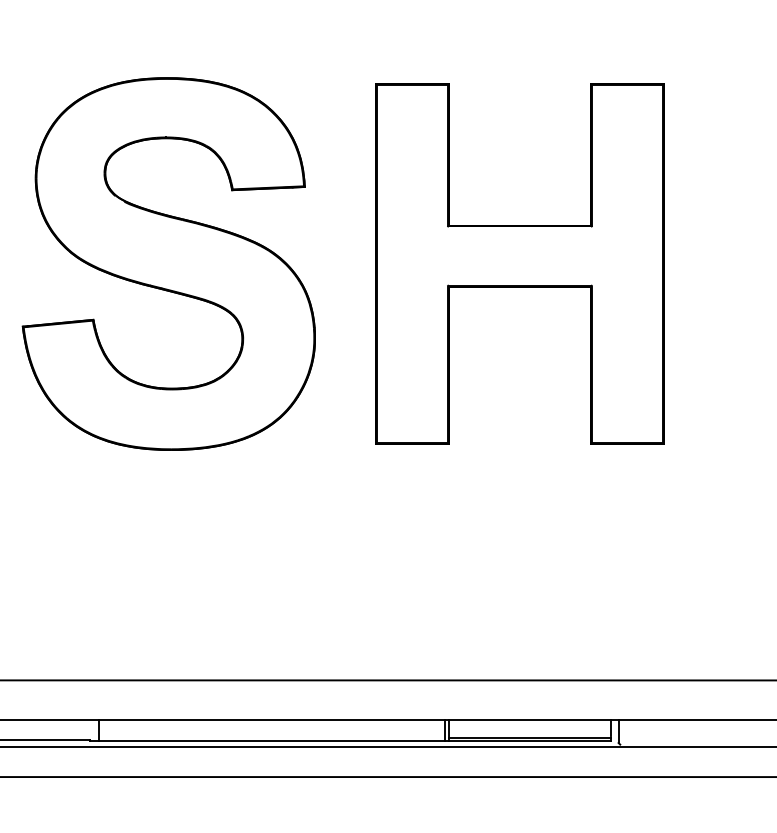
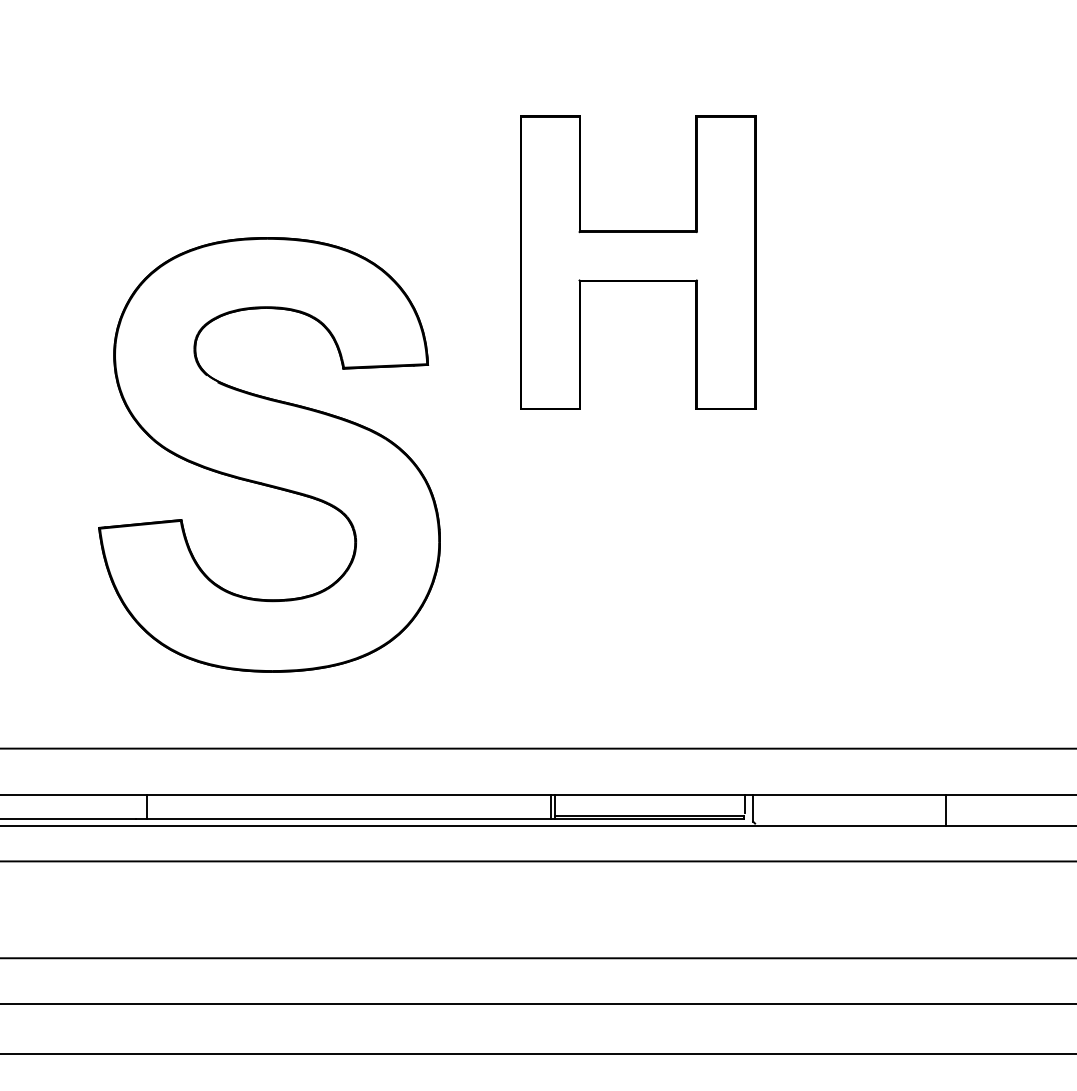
part: (168, 263) -> (269, 454), moved
part: (520, 263) -> (638, 262), size x0.7

